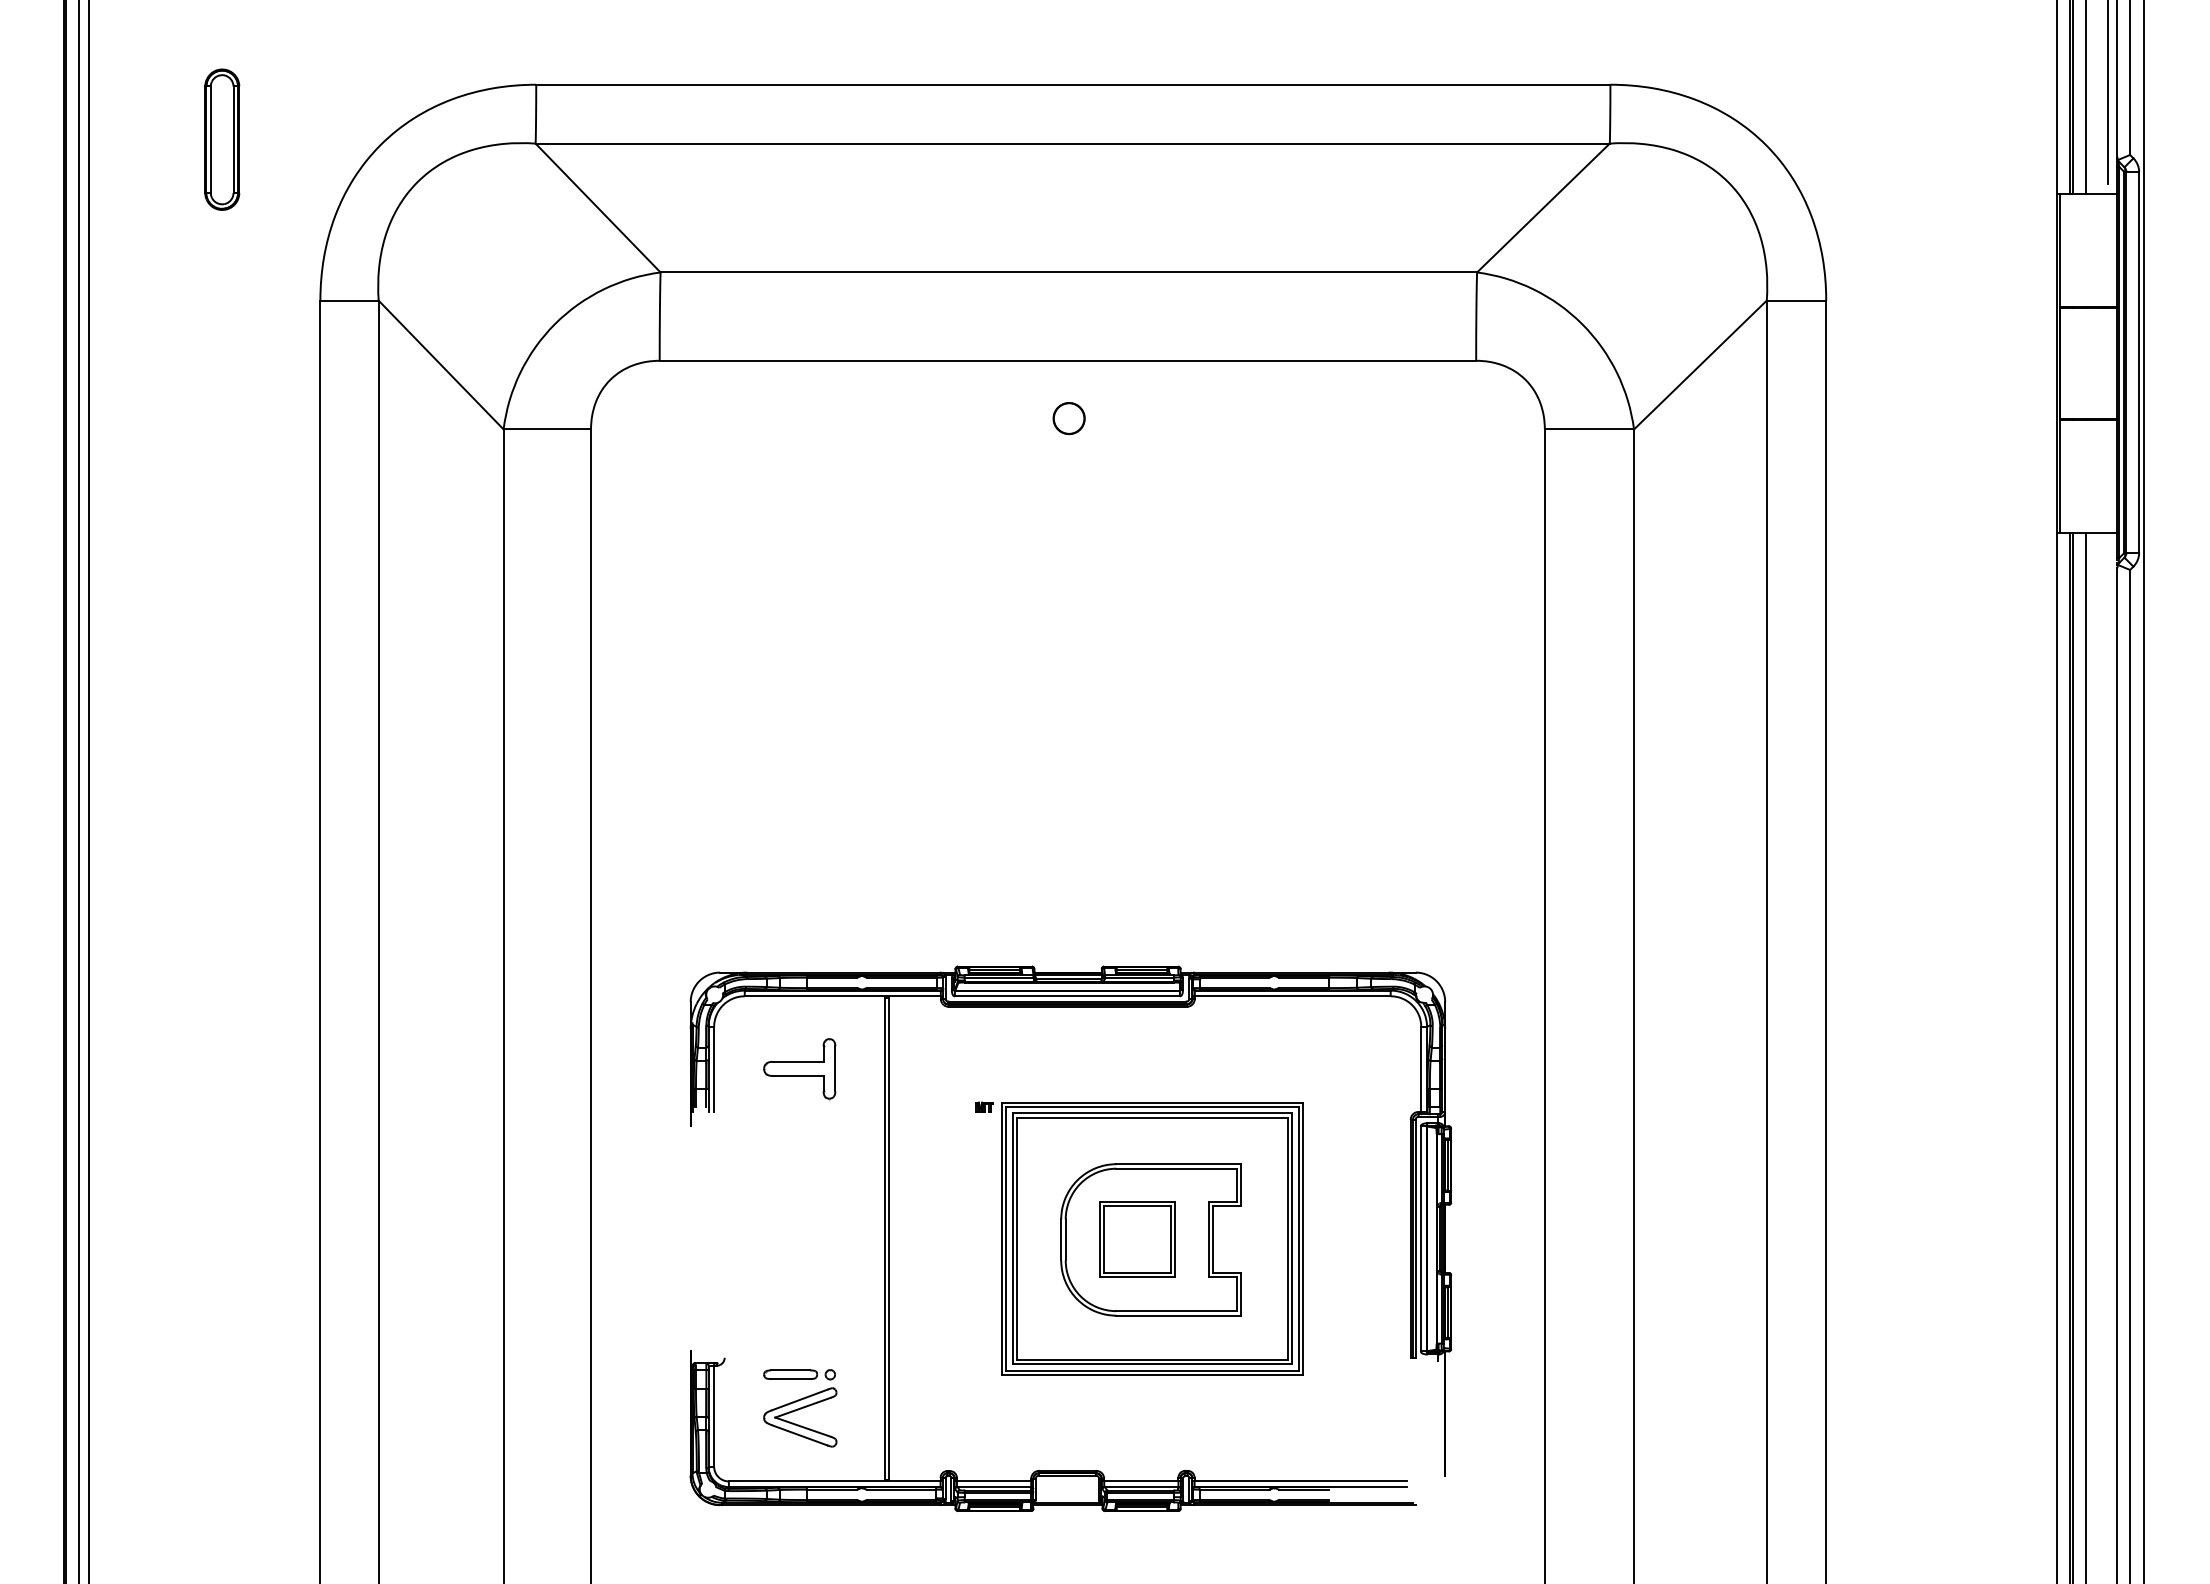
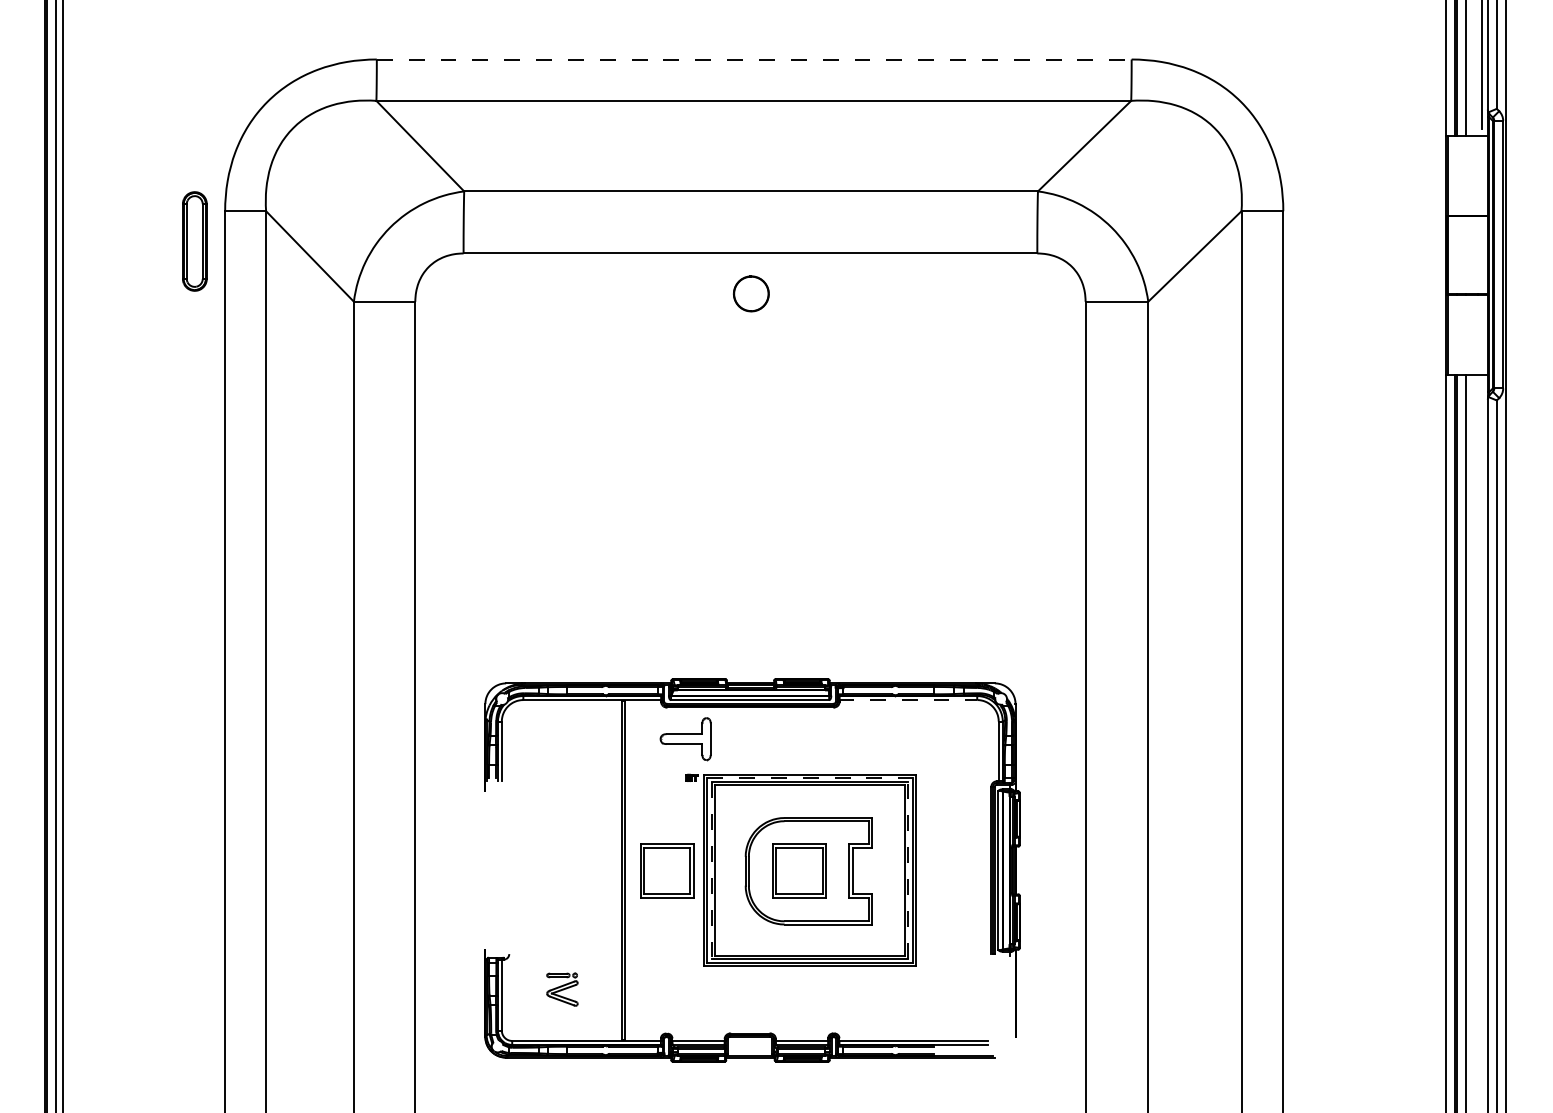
line: (1073, 84) -> (754, 59), solid -> dashed
part: (222, 139) -> (195, 241), moved
part: (1068, 418) -> (750, 294), size x1.6
line: (1292, 996) -> (908, 700), solid -> dashed
part: (799, 1069) -> (685, 739), moved
line: (1153, 1107) -> (810, 778), solid -> dashed
line: (1012, 1238) -> (711, 870), solid -> dashed
line: (1292, 1238) -> (908, 870), solid -> dashed
part: (949, 1239) -> (667, 870), added
part: (800, 1408) -> (562, 989), size x0.6

